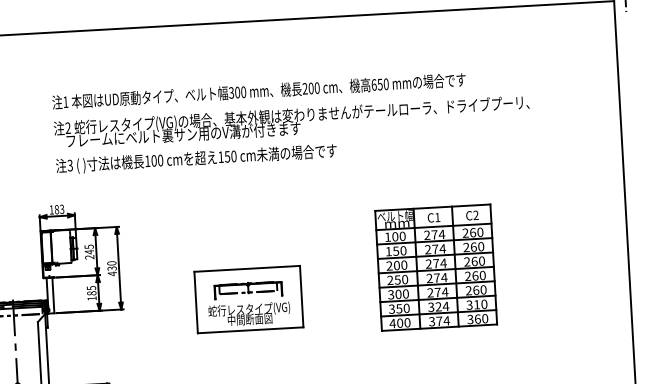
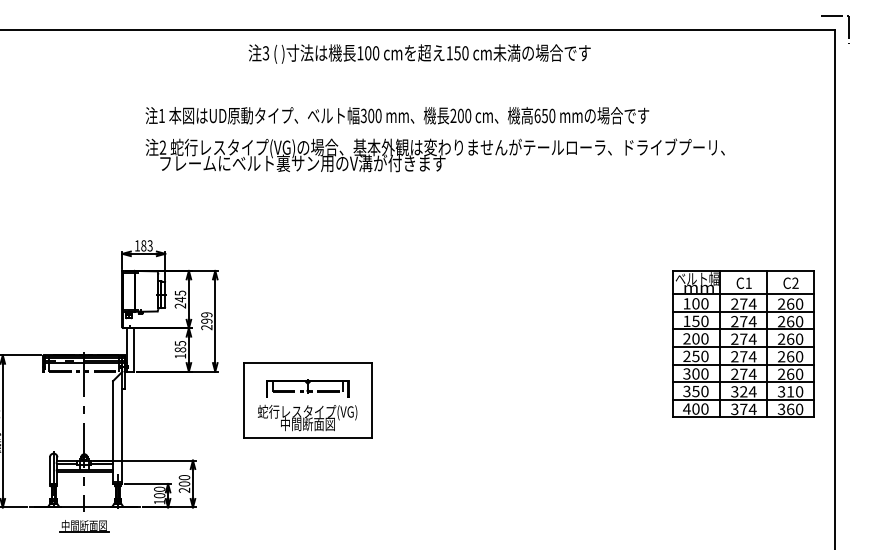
text: (196, 158) -> (419, 53), moved
part: (436, 267) -> (743, 343), moved
text: (111, 268) -> (206, 321), 430 -> 299
part: (248, 299) -> (307, 400), moved

